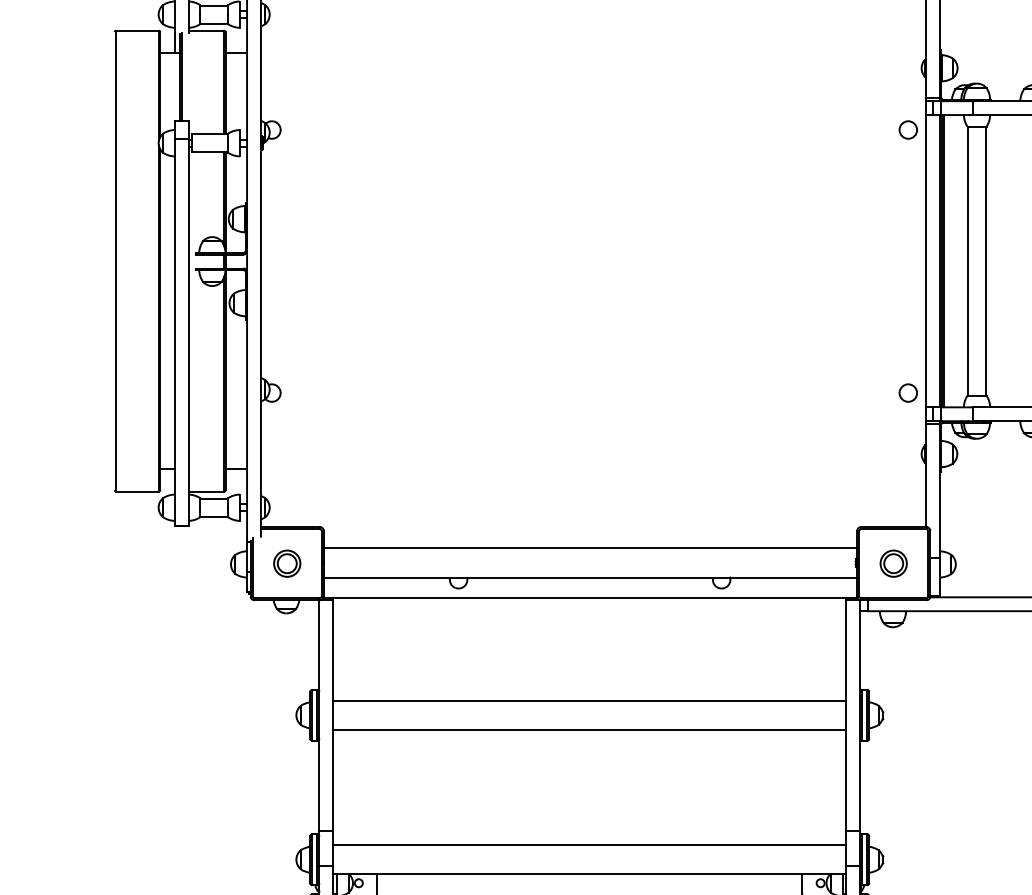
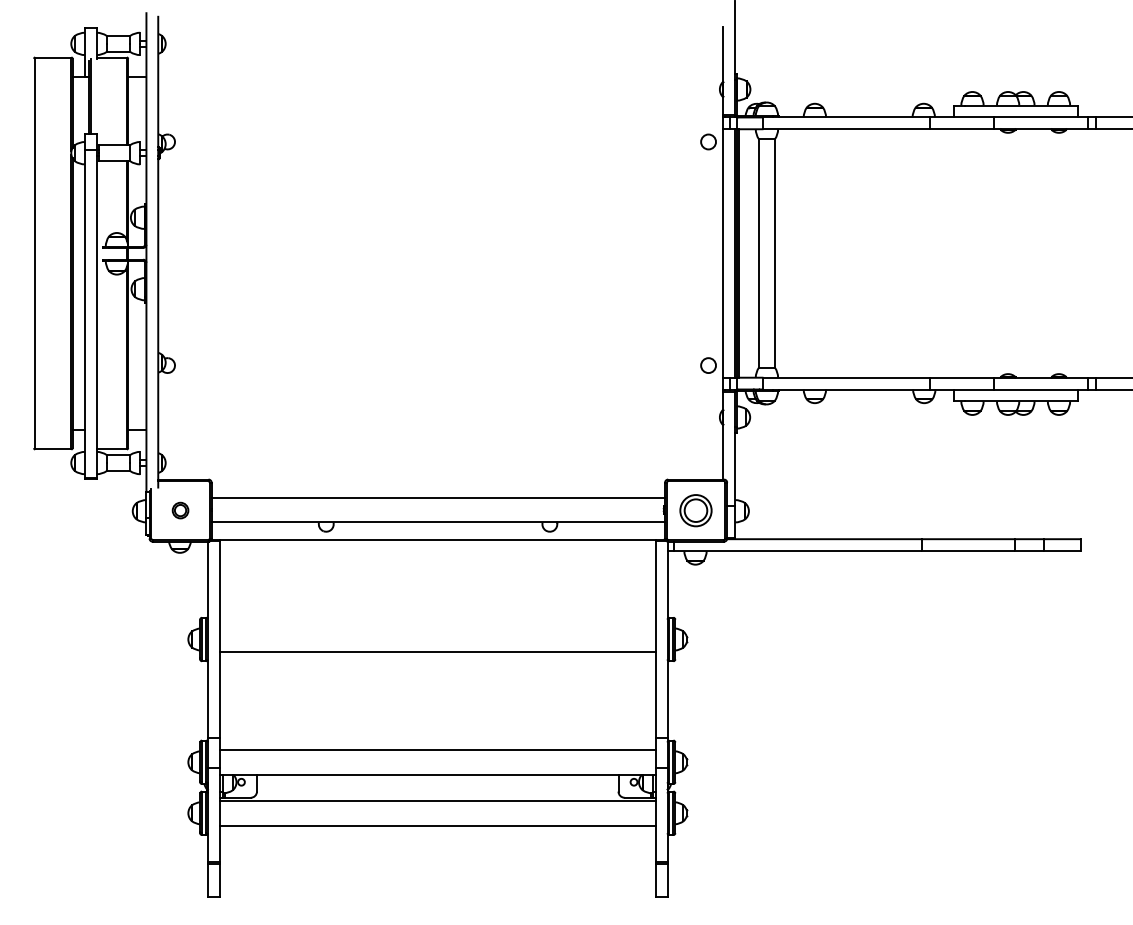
part: (287, 563) -> (180, 510), size x0.7
part: (894, 563) -> (696, 510), size x1.4
line: (589, 701) -> (437, 627), removed

